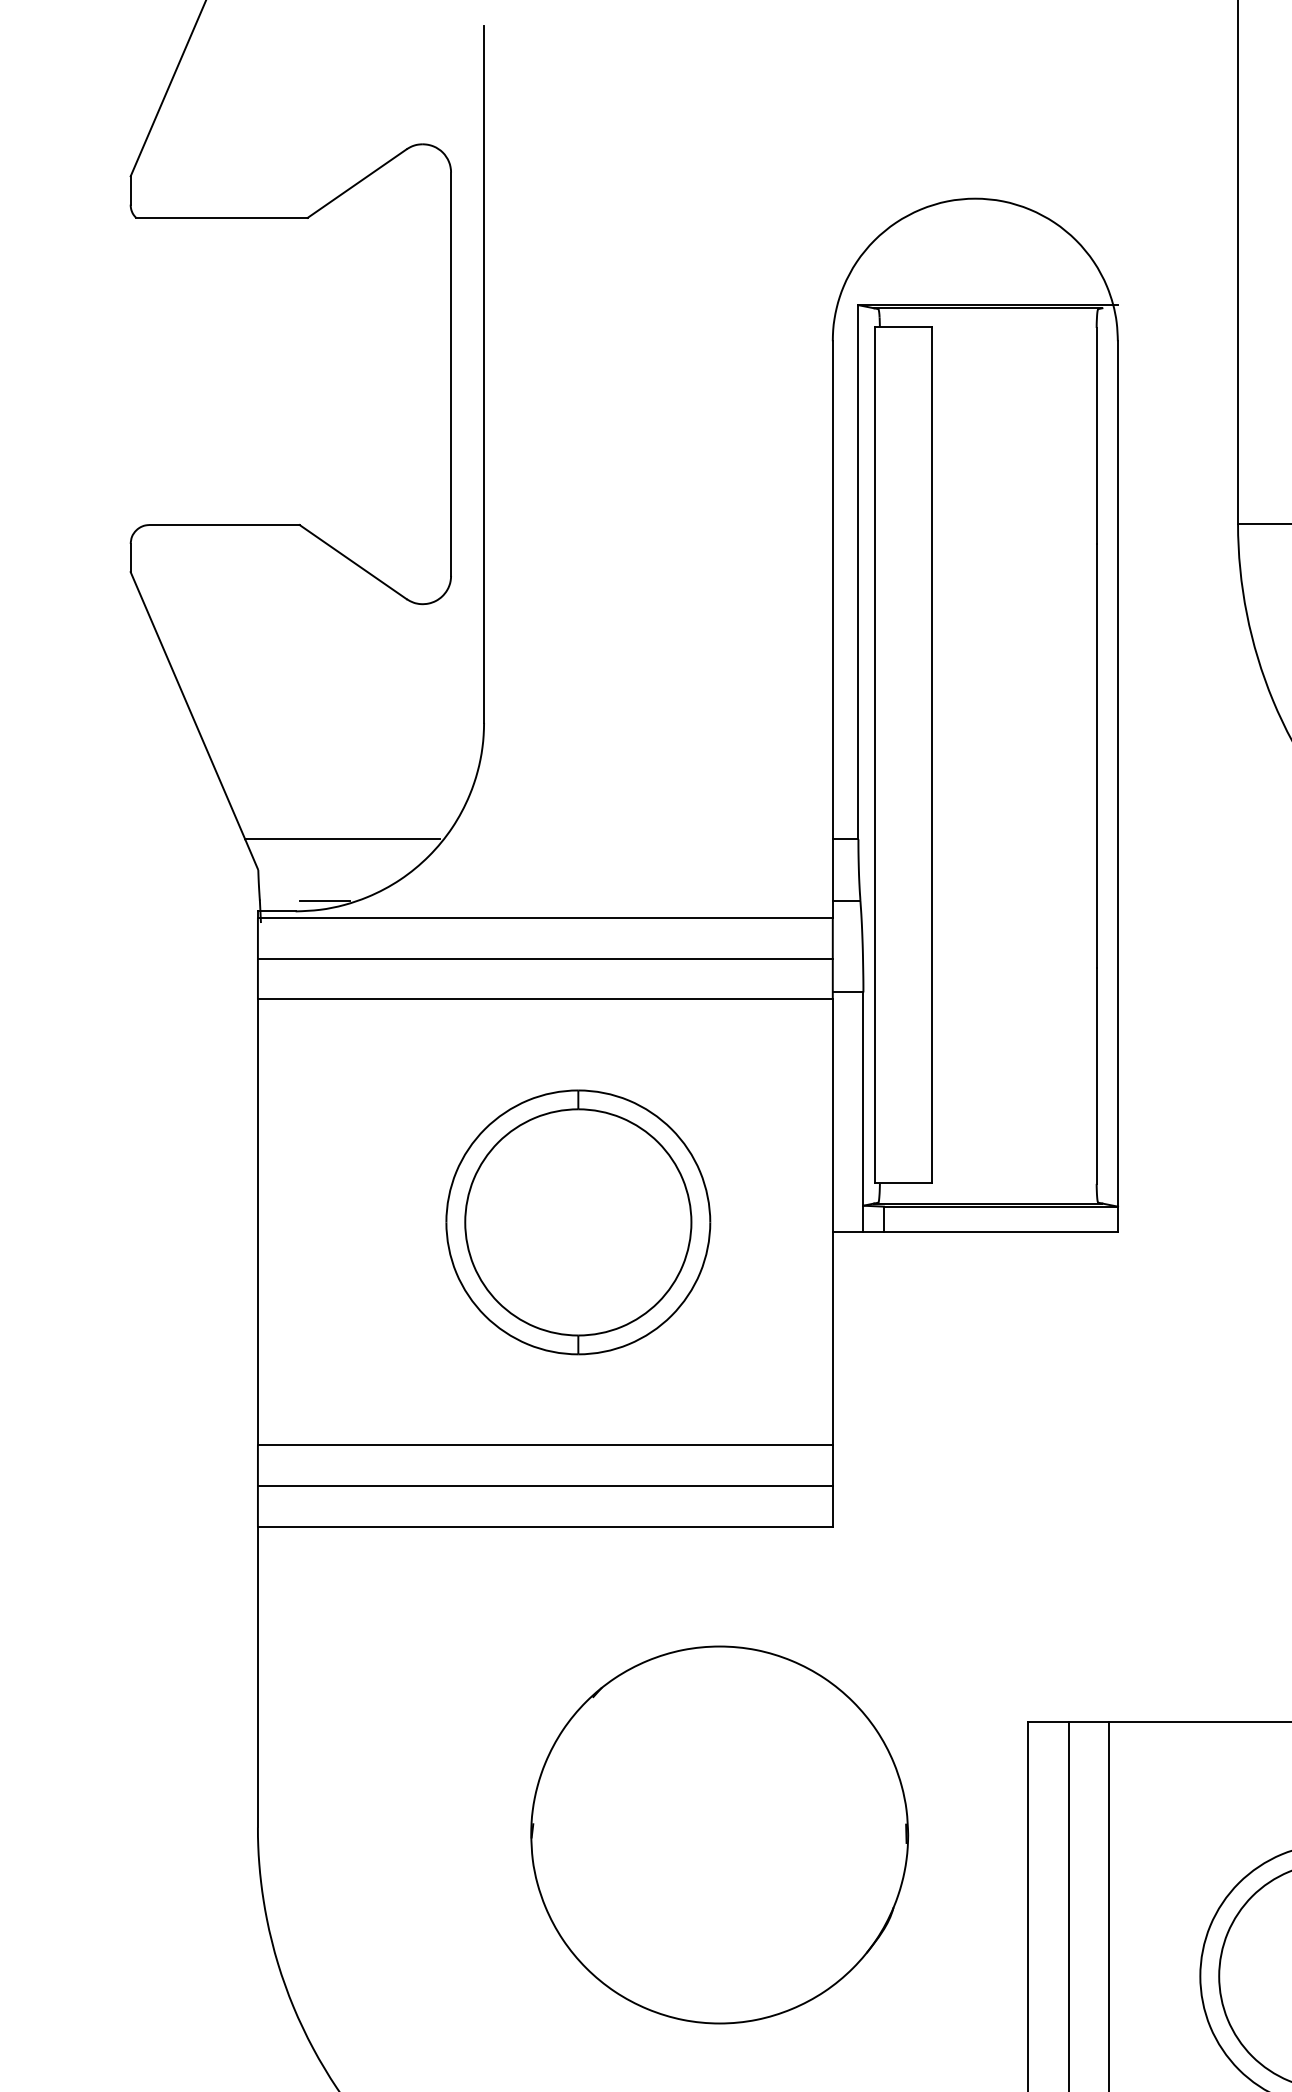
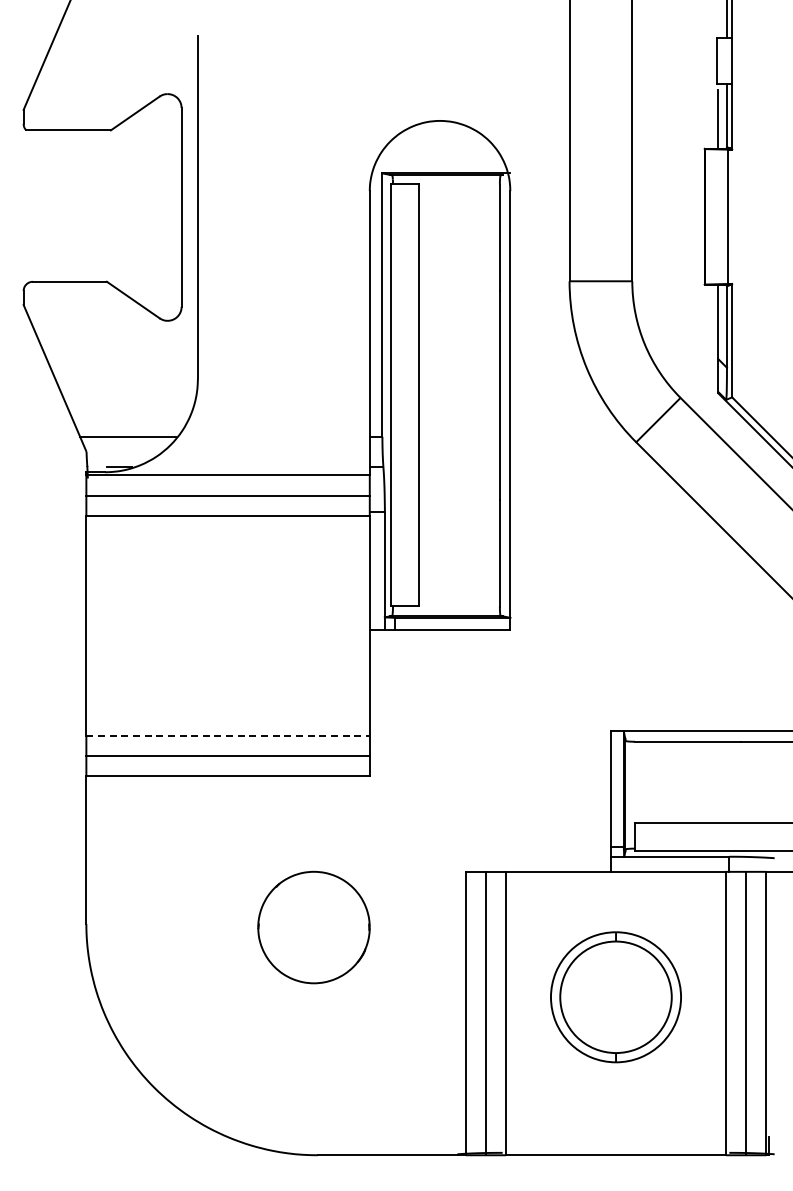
part: (578, 1222) -> (244, 625), removed
line: (546, 1445) -> (228, 735), solid -> dashed
part: (718, 1834) -> (313, 927), size x0.6

